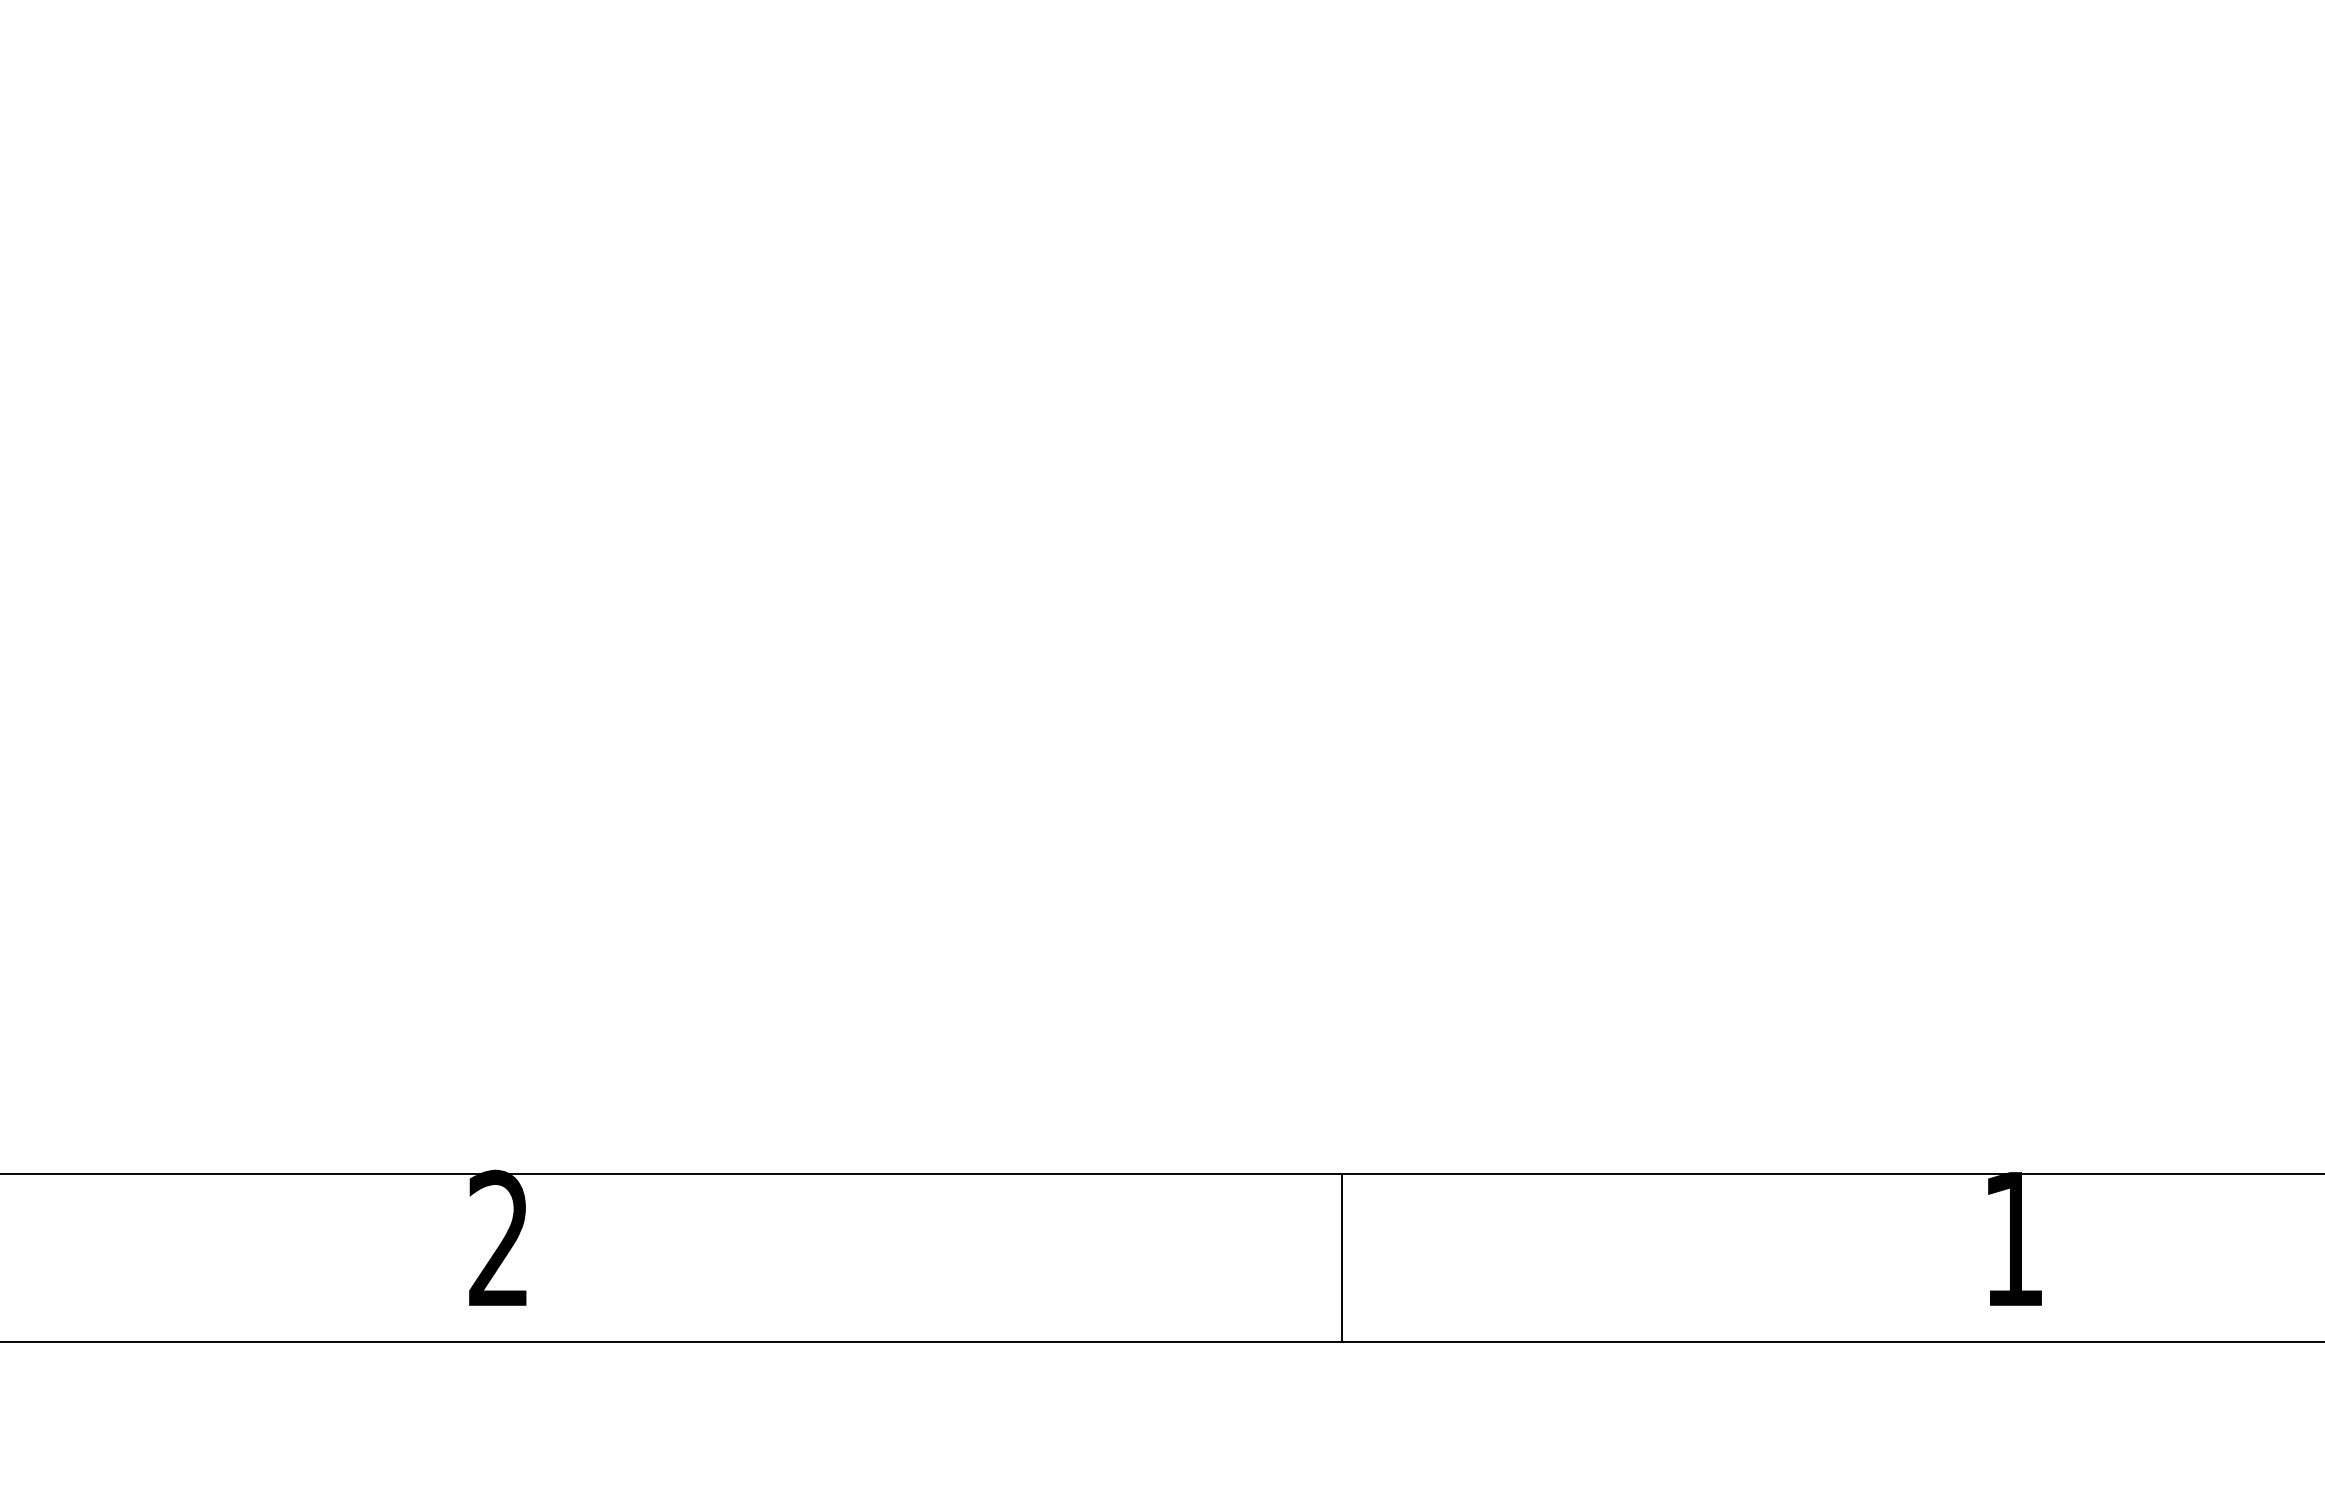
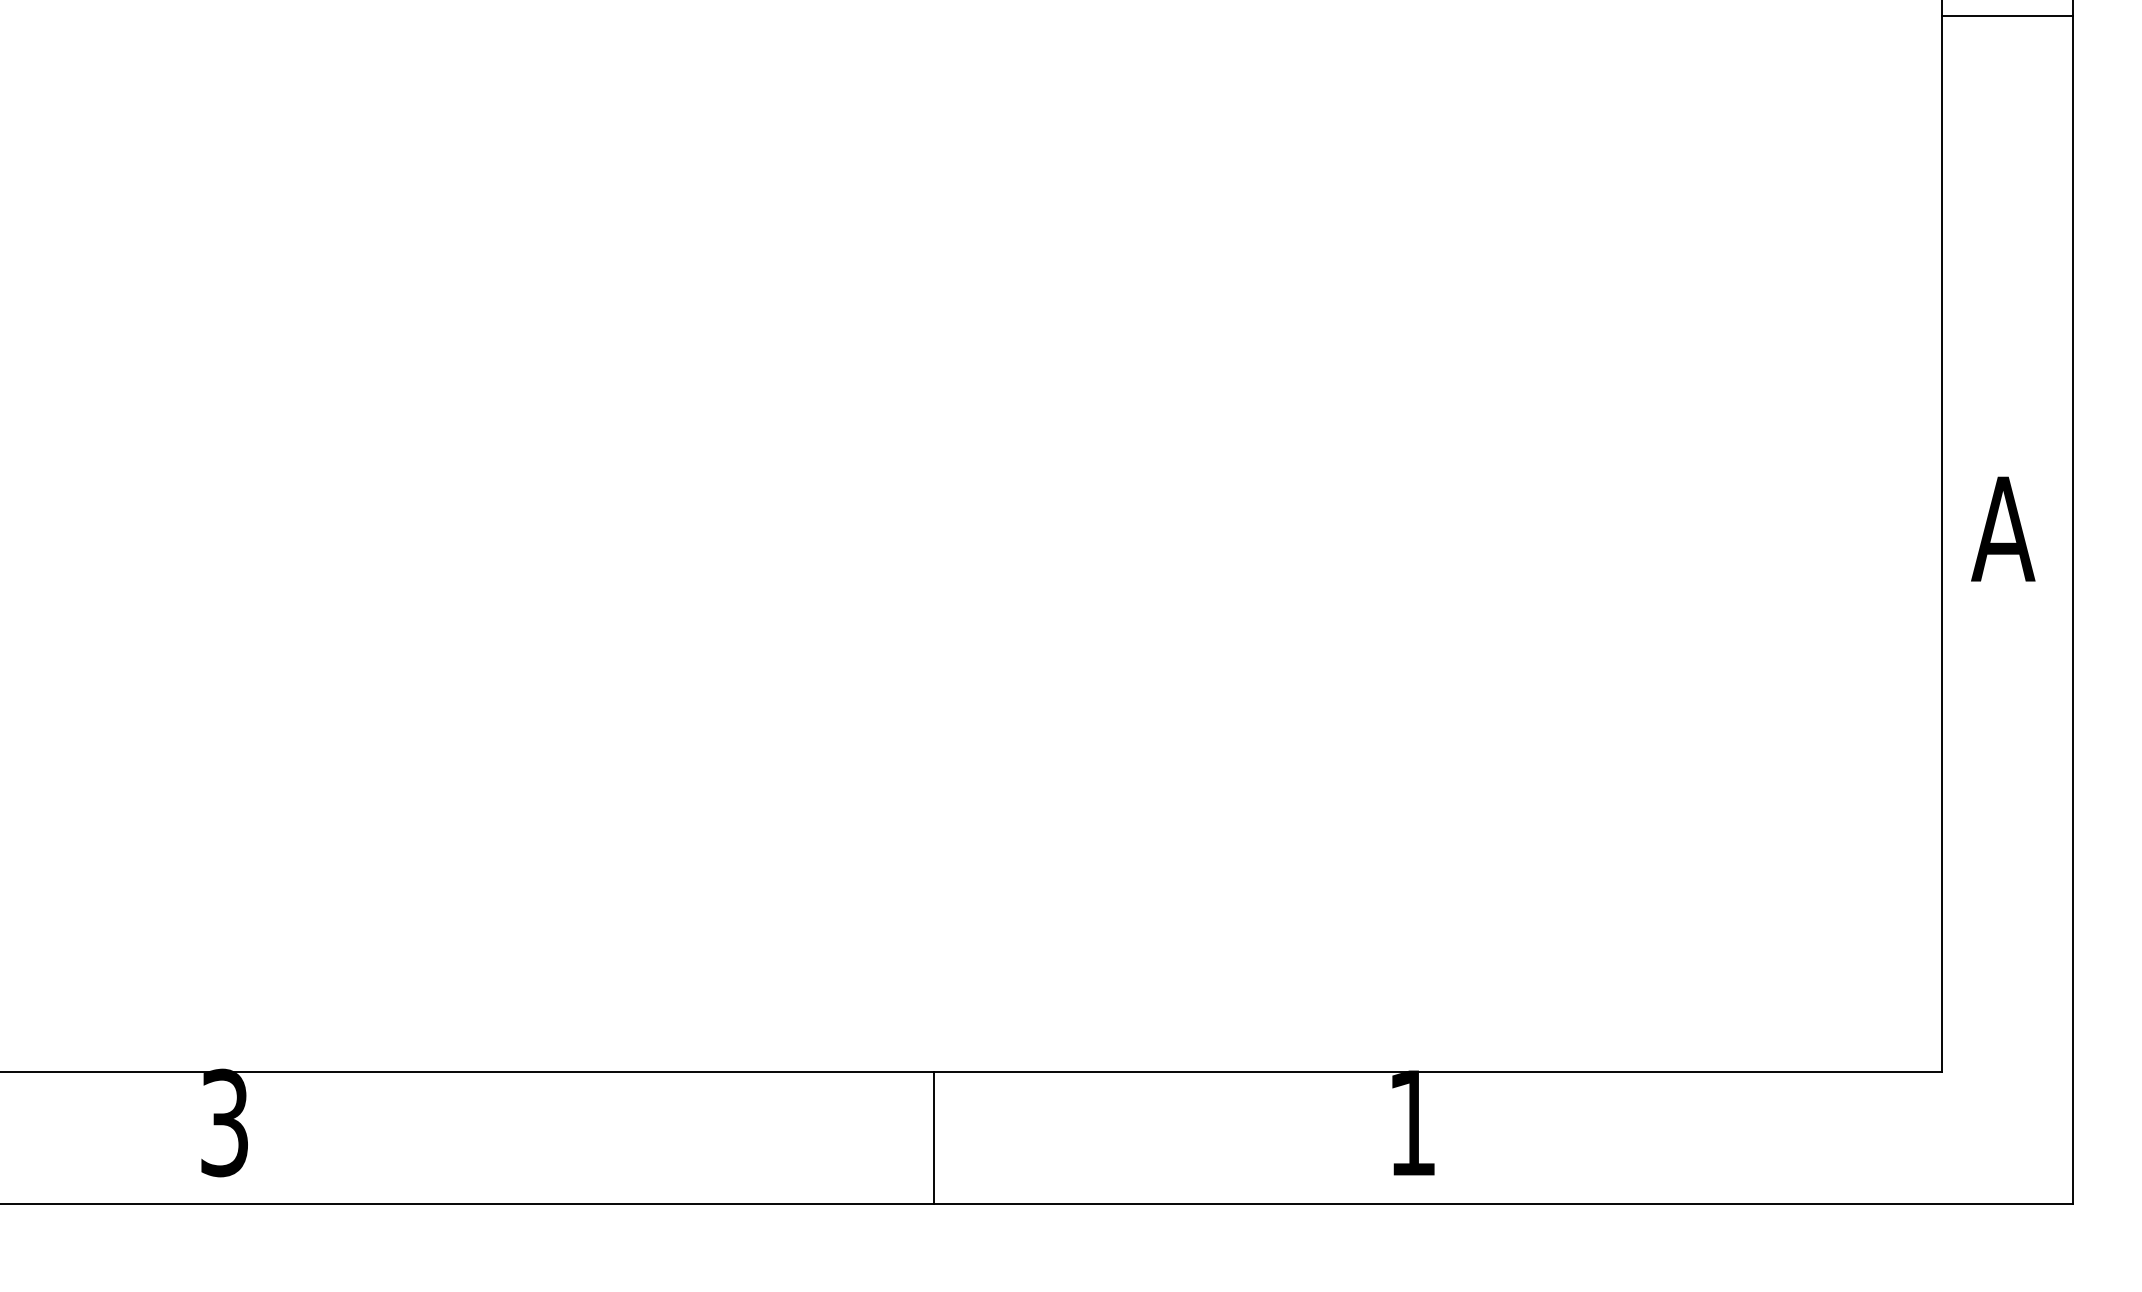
text: (498, 1238) -> (224, 1122), 2 -> 3
line: (1341, 1258) -> (933, 1138), moved

